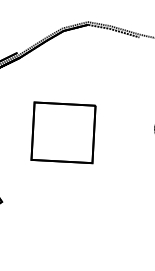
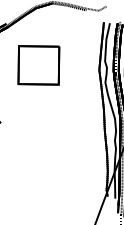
part: (62, 132) -> (38, 65), moved

